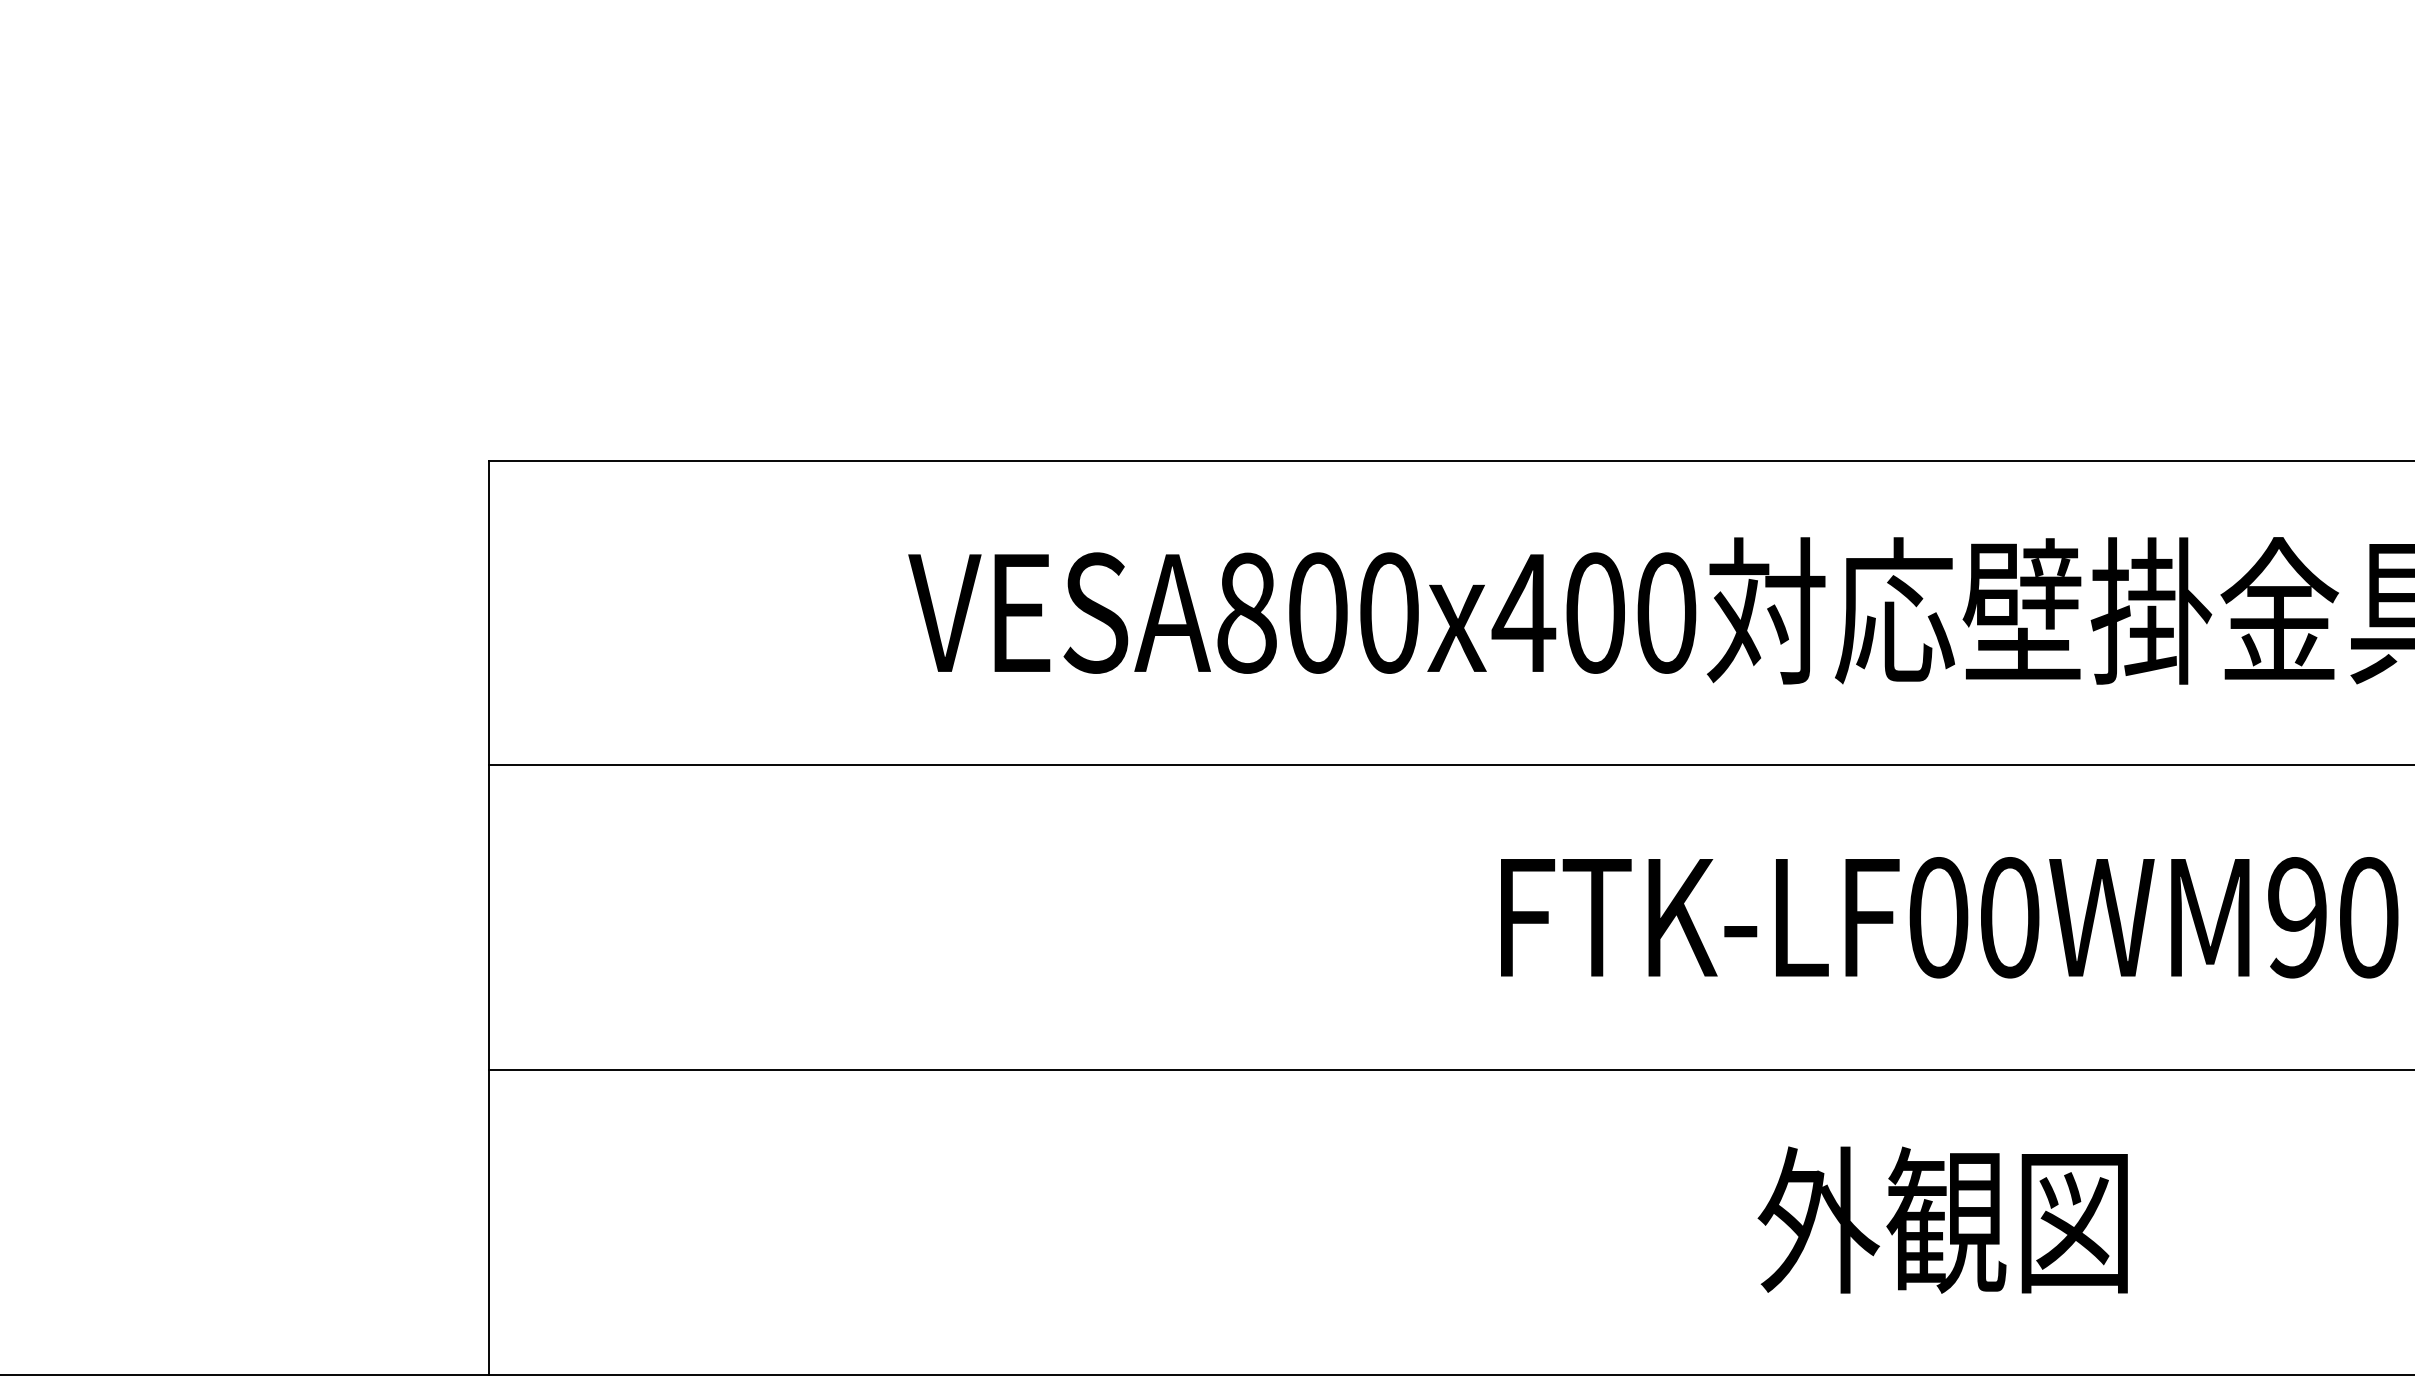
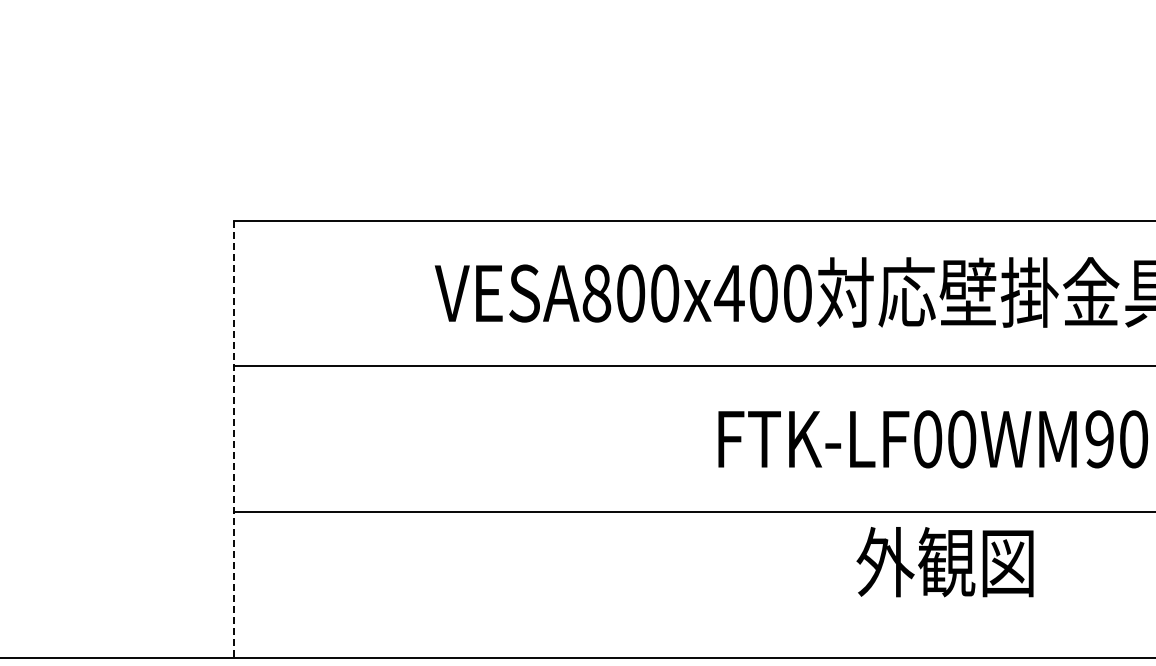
line: (487, 917) -> (233, 439), solid -> dashed
text: (1941, 1220) -> (944, 562), moved

